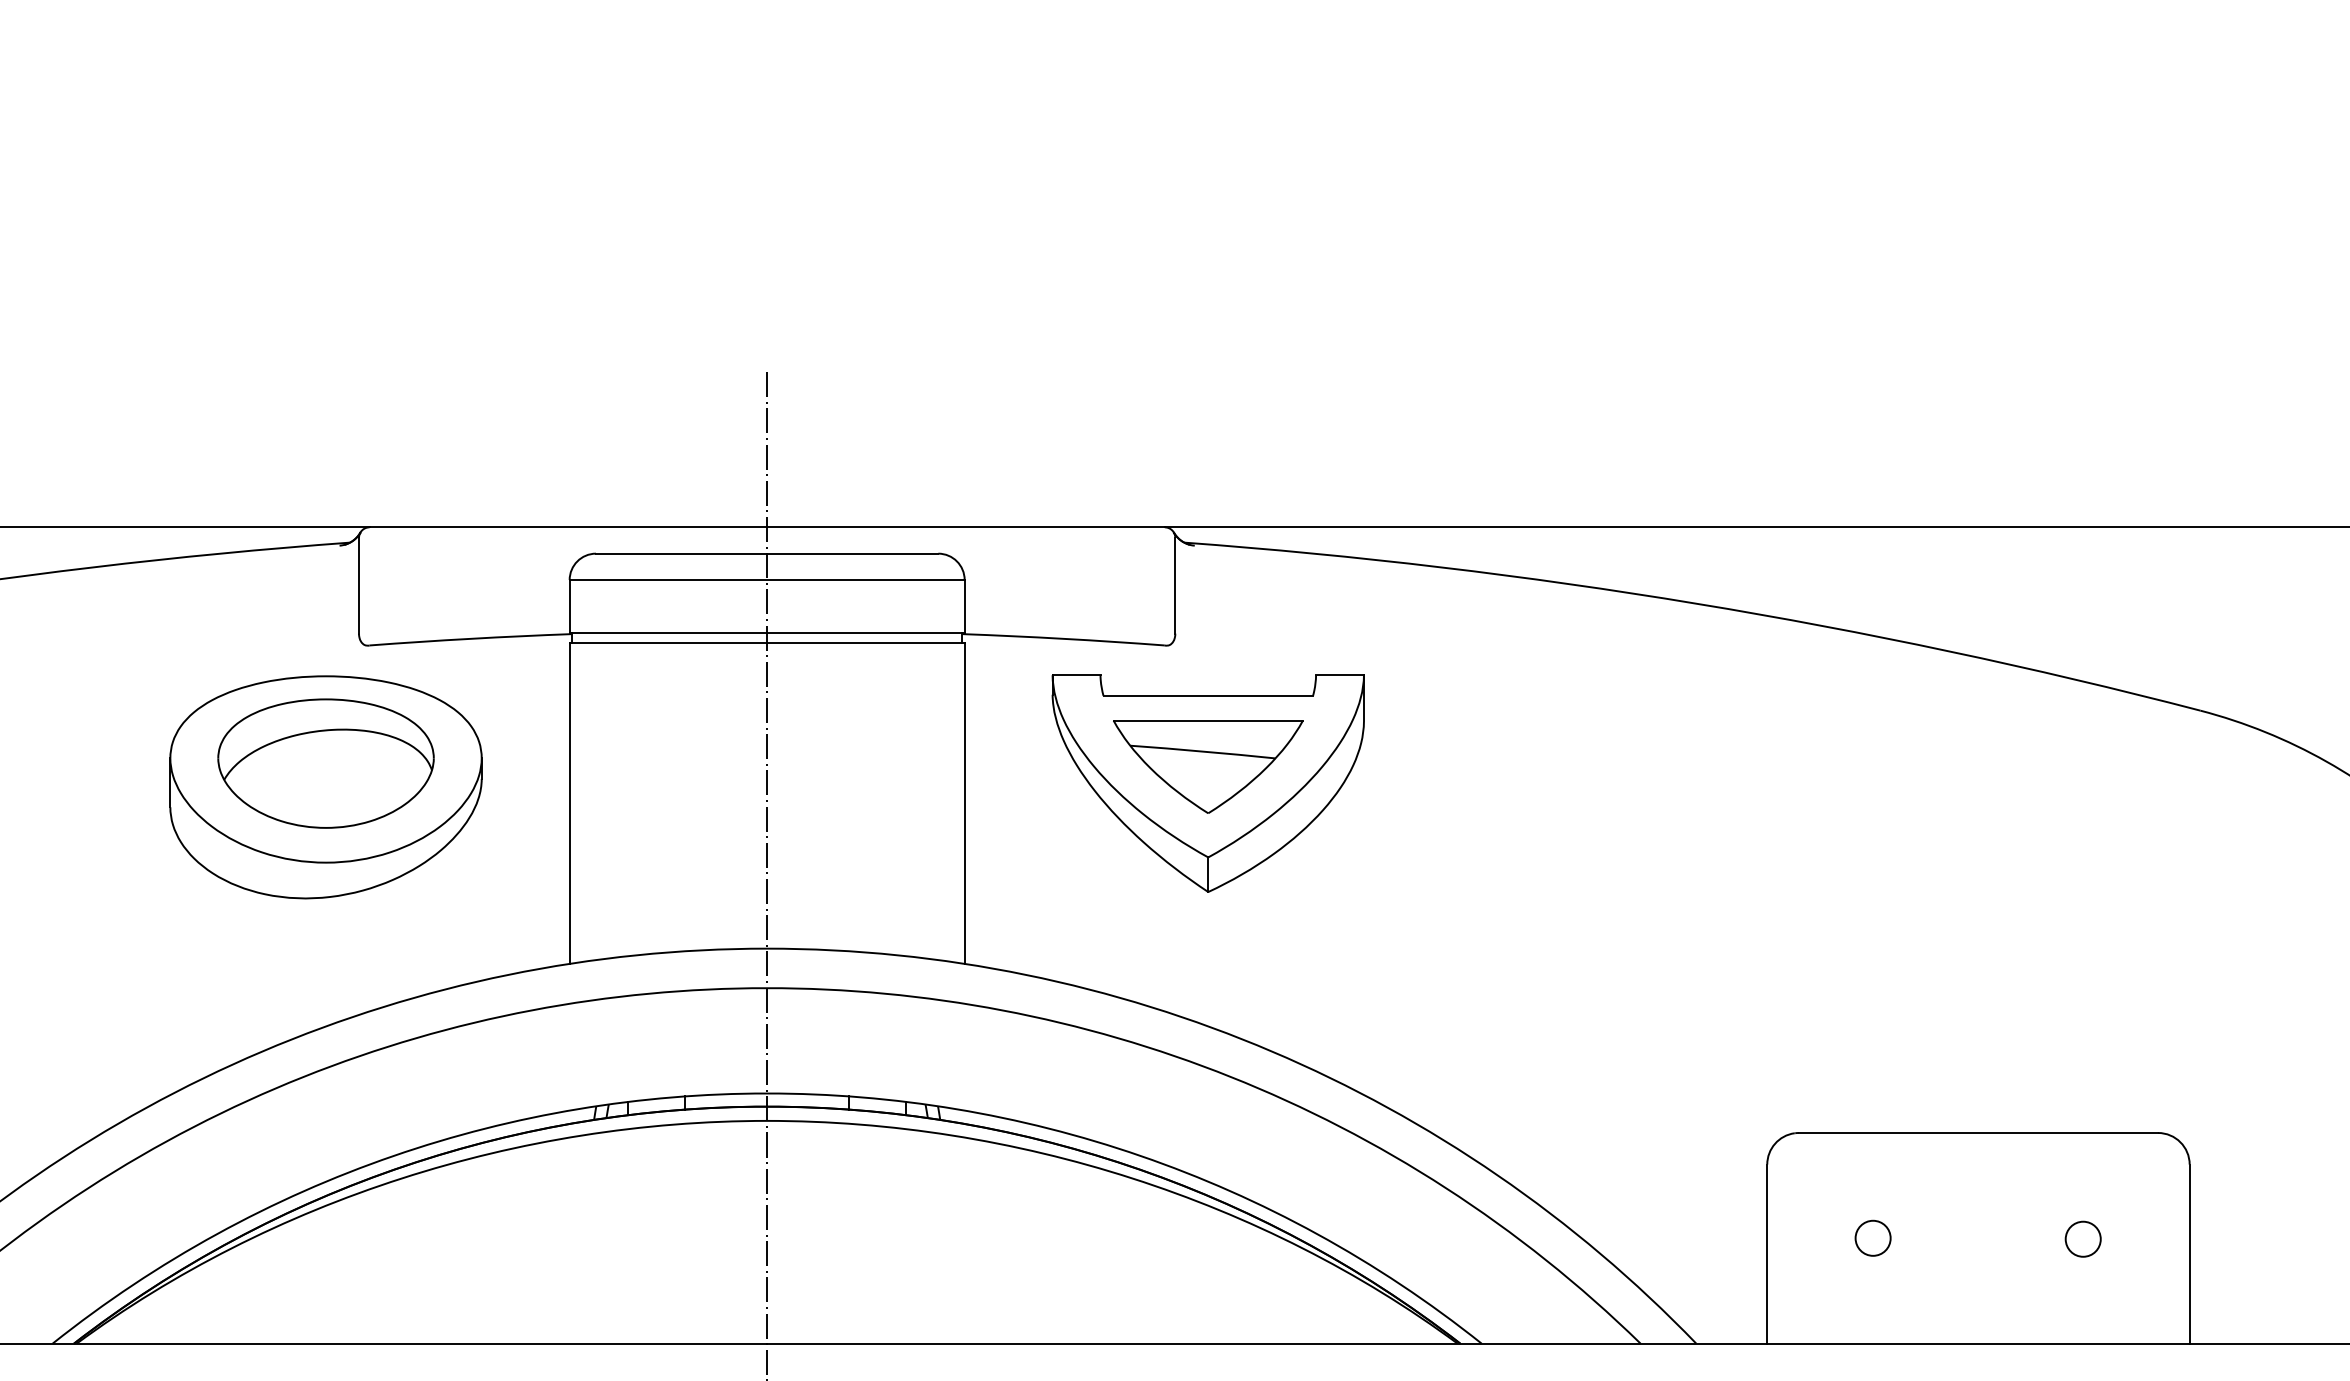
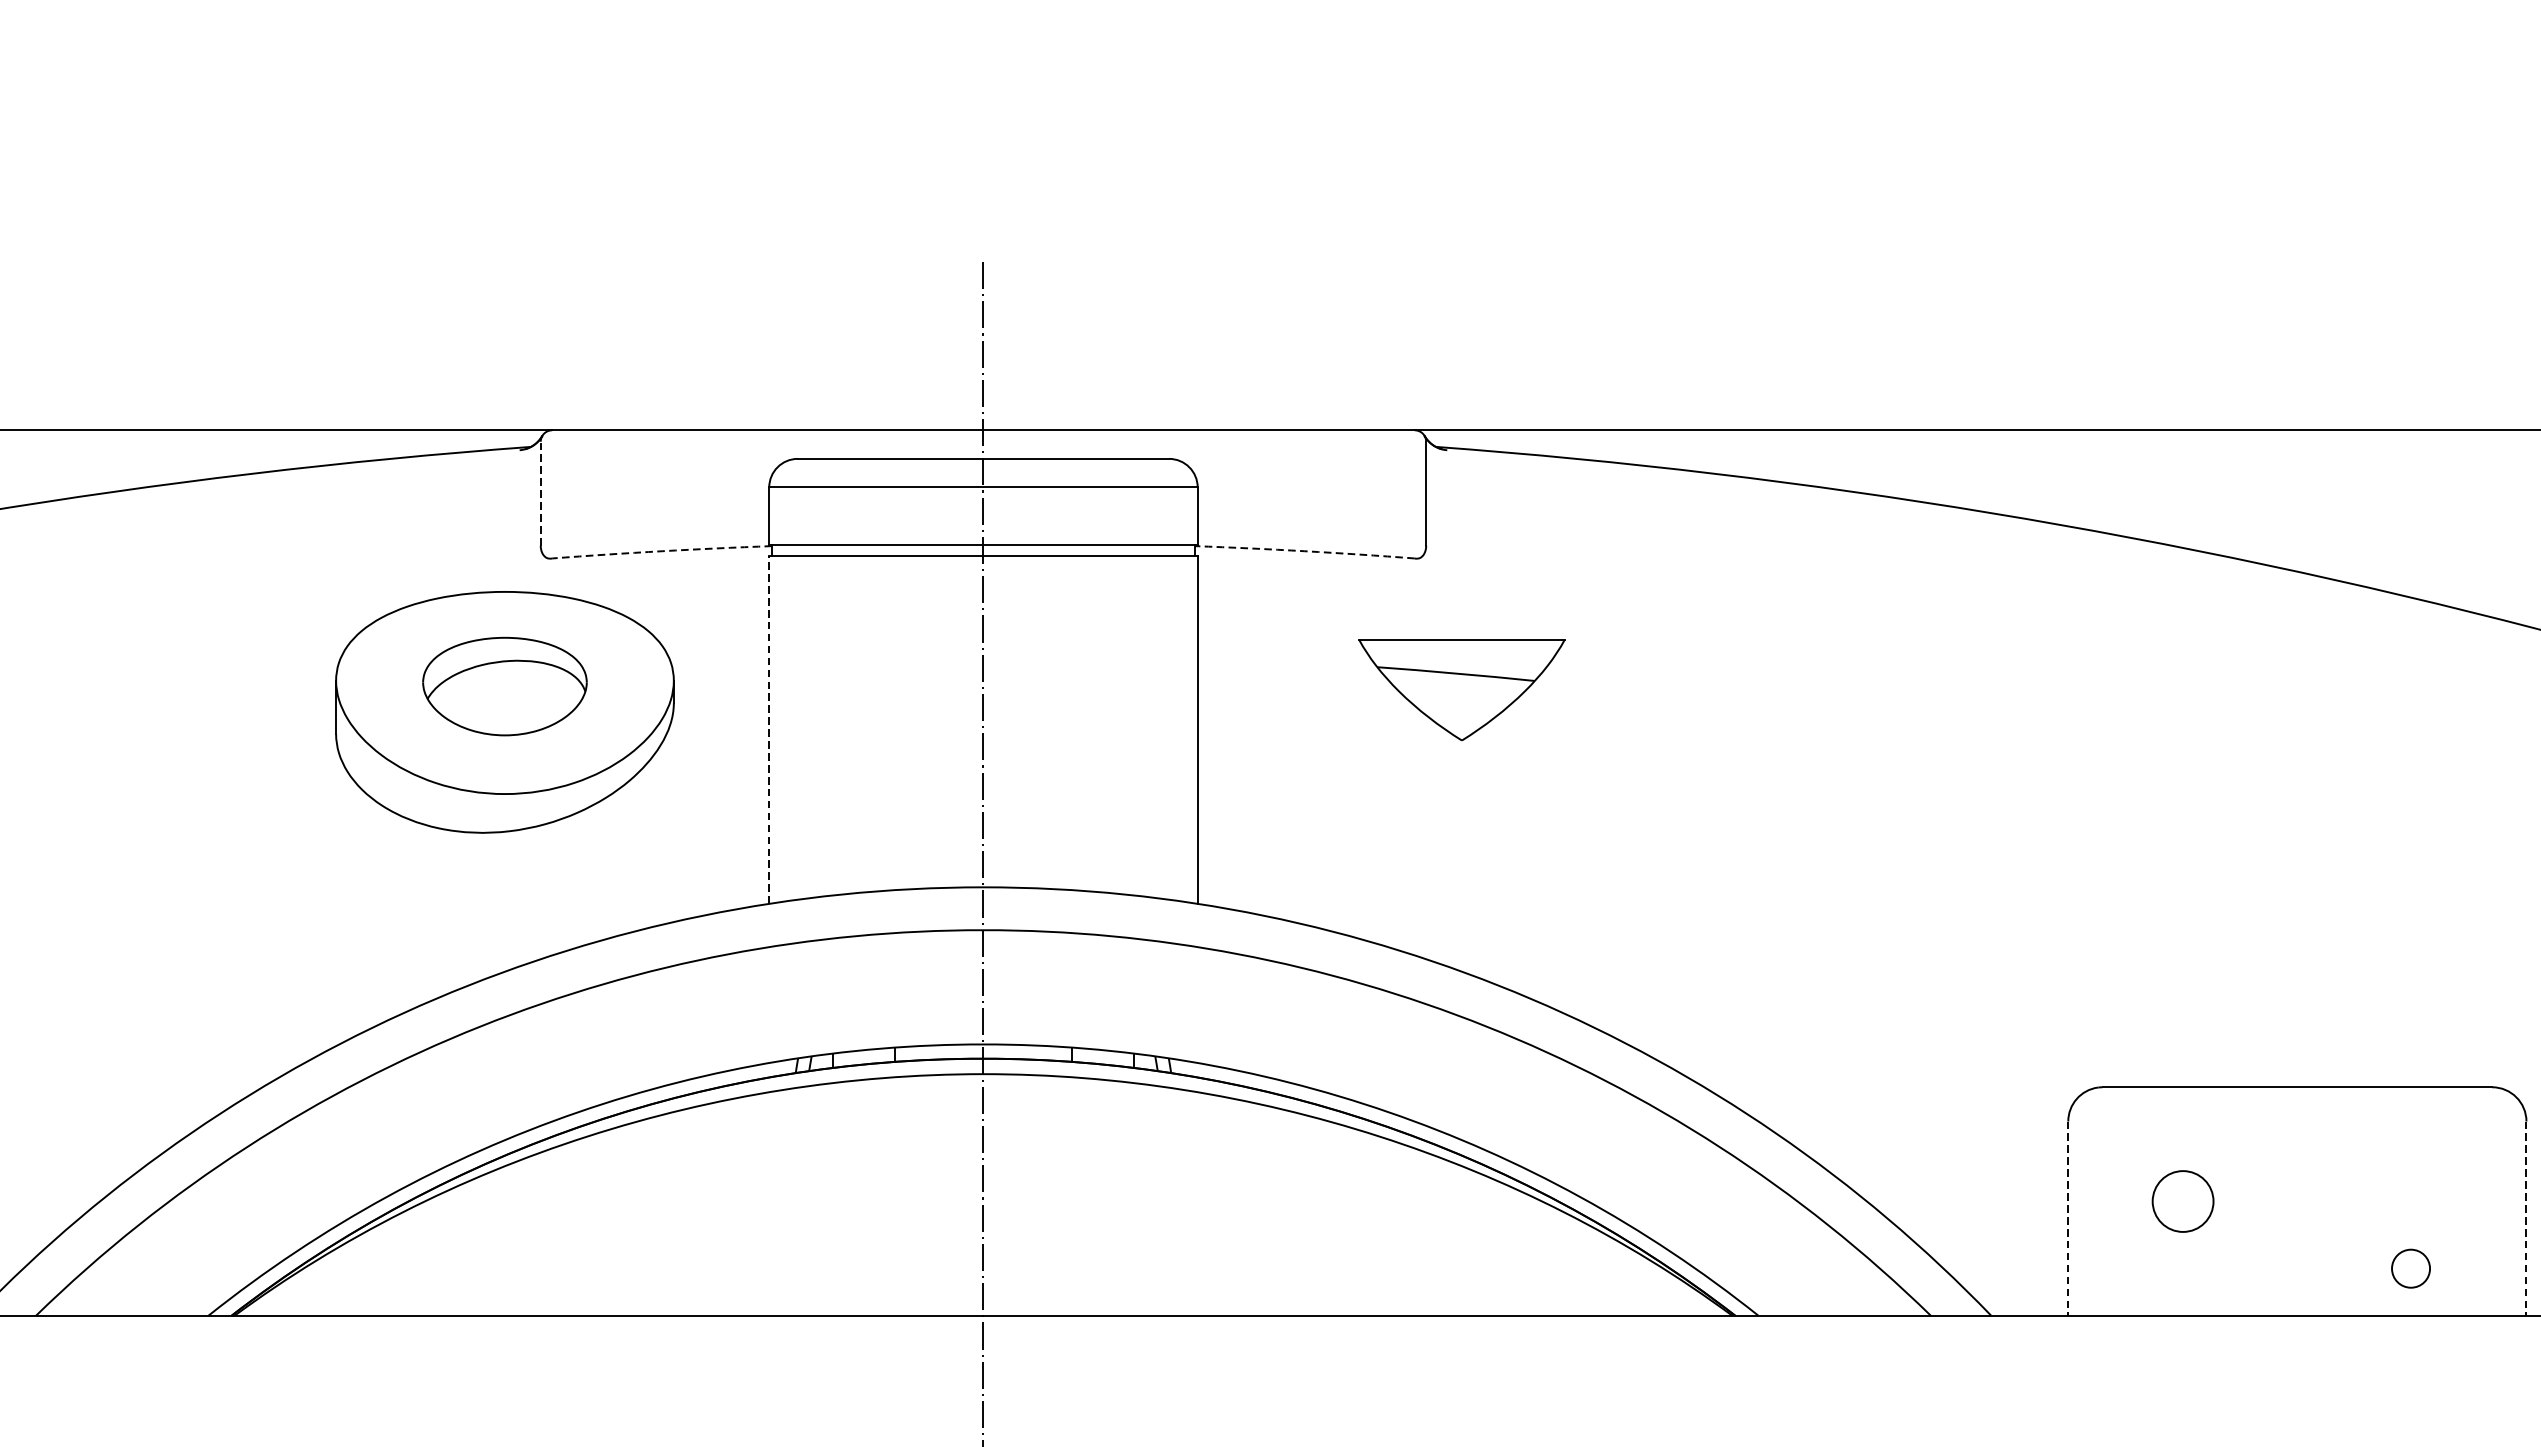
line: (359, 585) -> (541, 493), solid -> dashed
arc: (470, 638) -> (661, 550), solid -> dashed
arc: (1063, 638) -> (1304, 550), solid -> dashed
part: (325, 763) -> (504, 686), size x0.7
part: (1207, 783) -> (1461, 708), removed
line: (569, 803) -> (769, 729), solid -> dashed
circle: (1872, 1237) -> (2182, 1200), size x1.6
circle: (2082, 1238) -> (2410, 1267), moved
line: (1767, 1254) -> (2068, 1219), solid -> dashed
line: (2189, 1254) -> (2526, 1219), solid -> dashed

